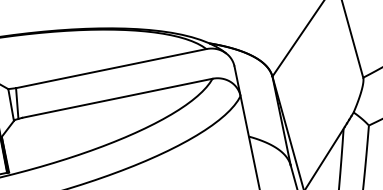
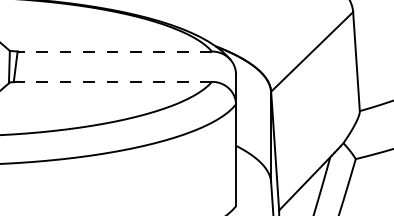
line: (110, 68) -> (114, 51), solid -> dashed
line: (116, 98) -> (114, 81), solid -> dashed

